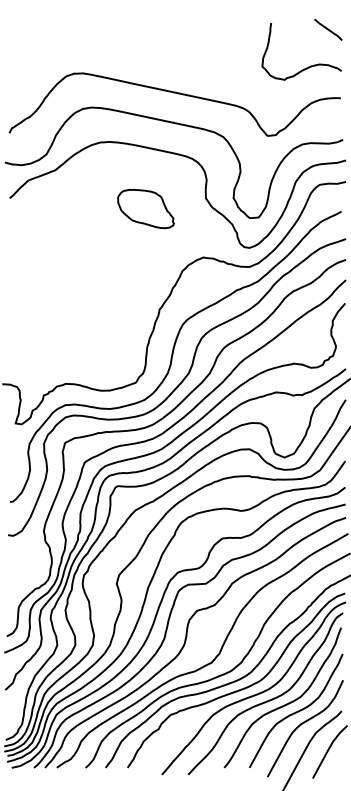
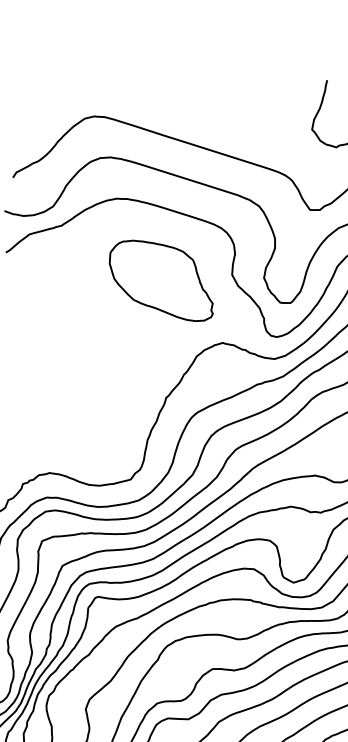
part: (145, 208) -> (161, 279), size x1.67

